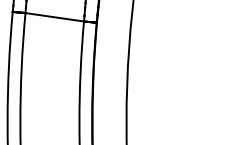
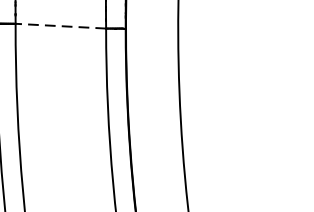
line: (54, 17) -> (60, 26), solid -> dashed

